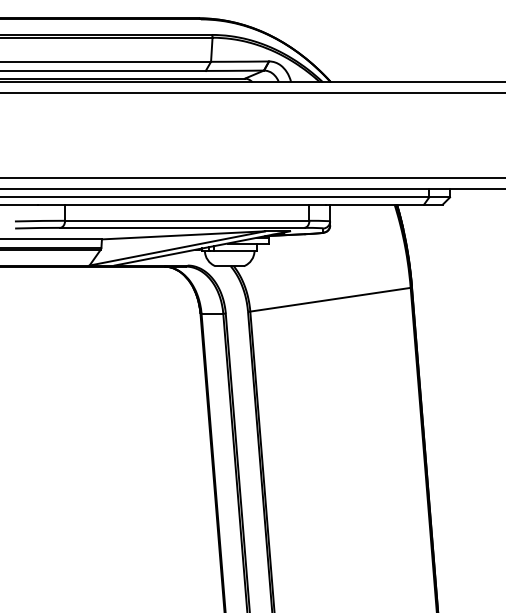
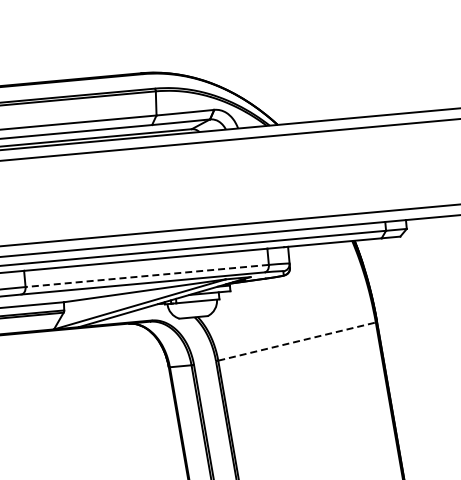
line: (186, 220) -> (146, 275), solid -> dashed
line: (331, 299) -> (298, 341), solid -> dashed

